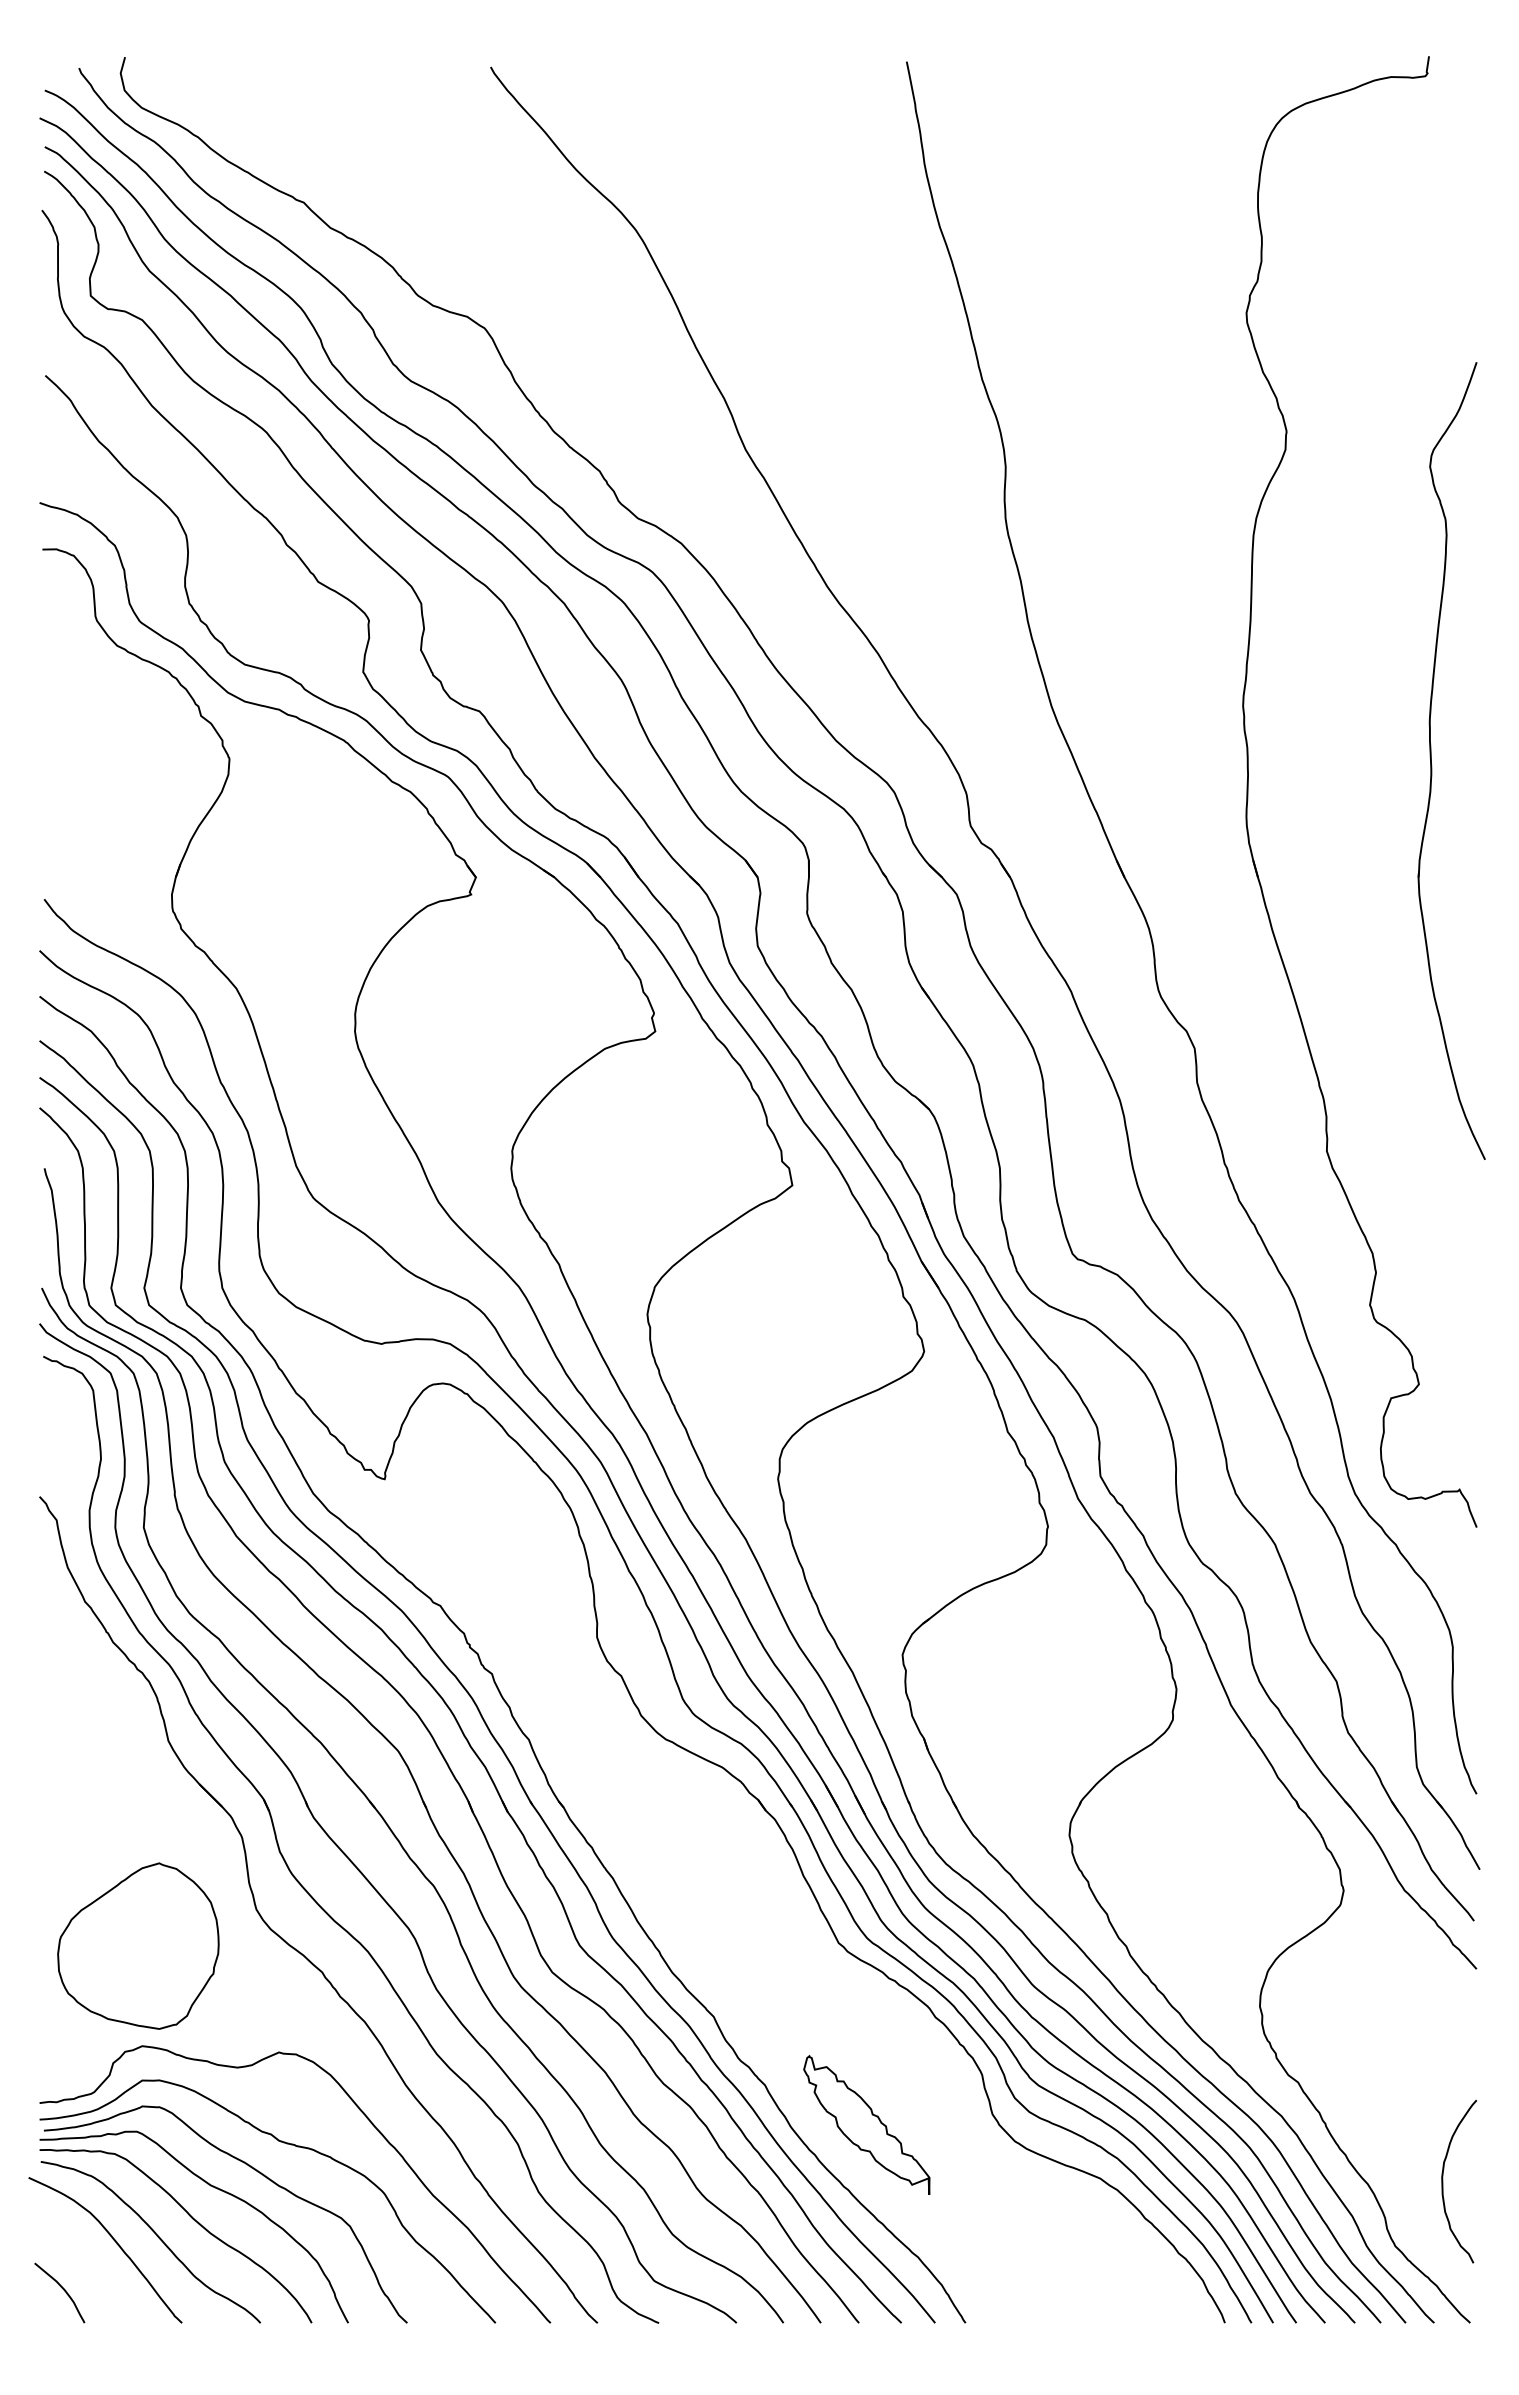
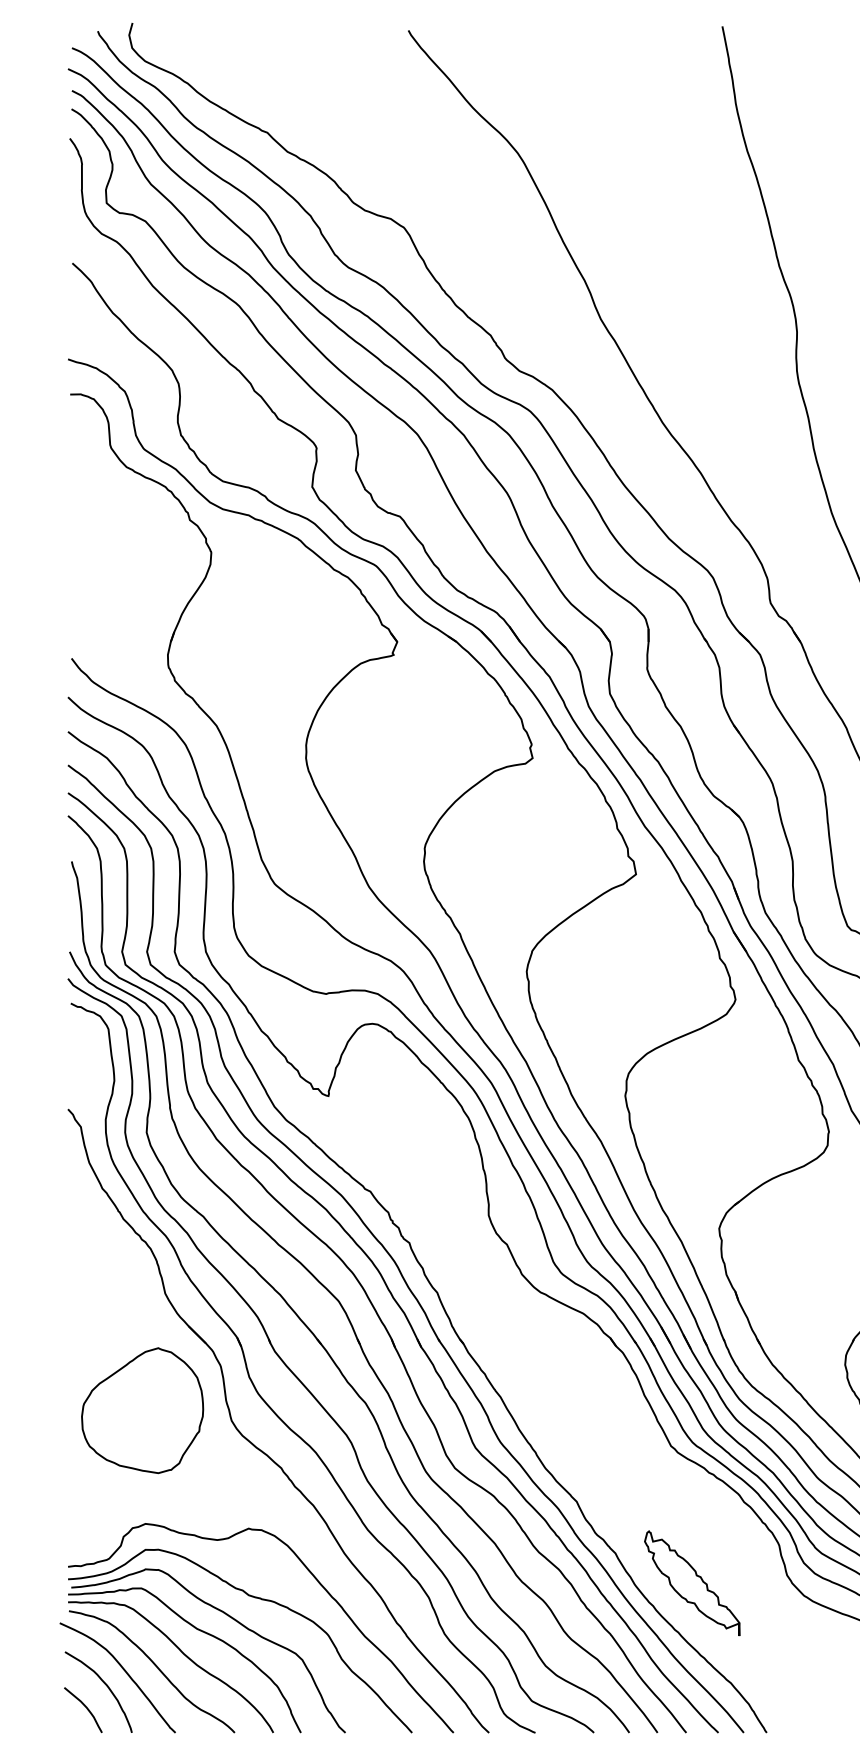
part: (138, 1945) -> (142, 1410), moved
curve: (90, 2261) -> (106, 1686), added

